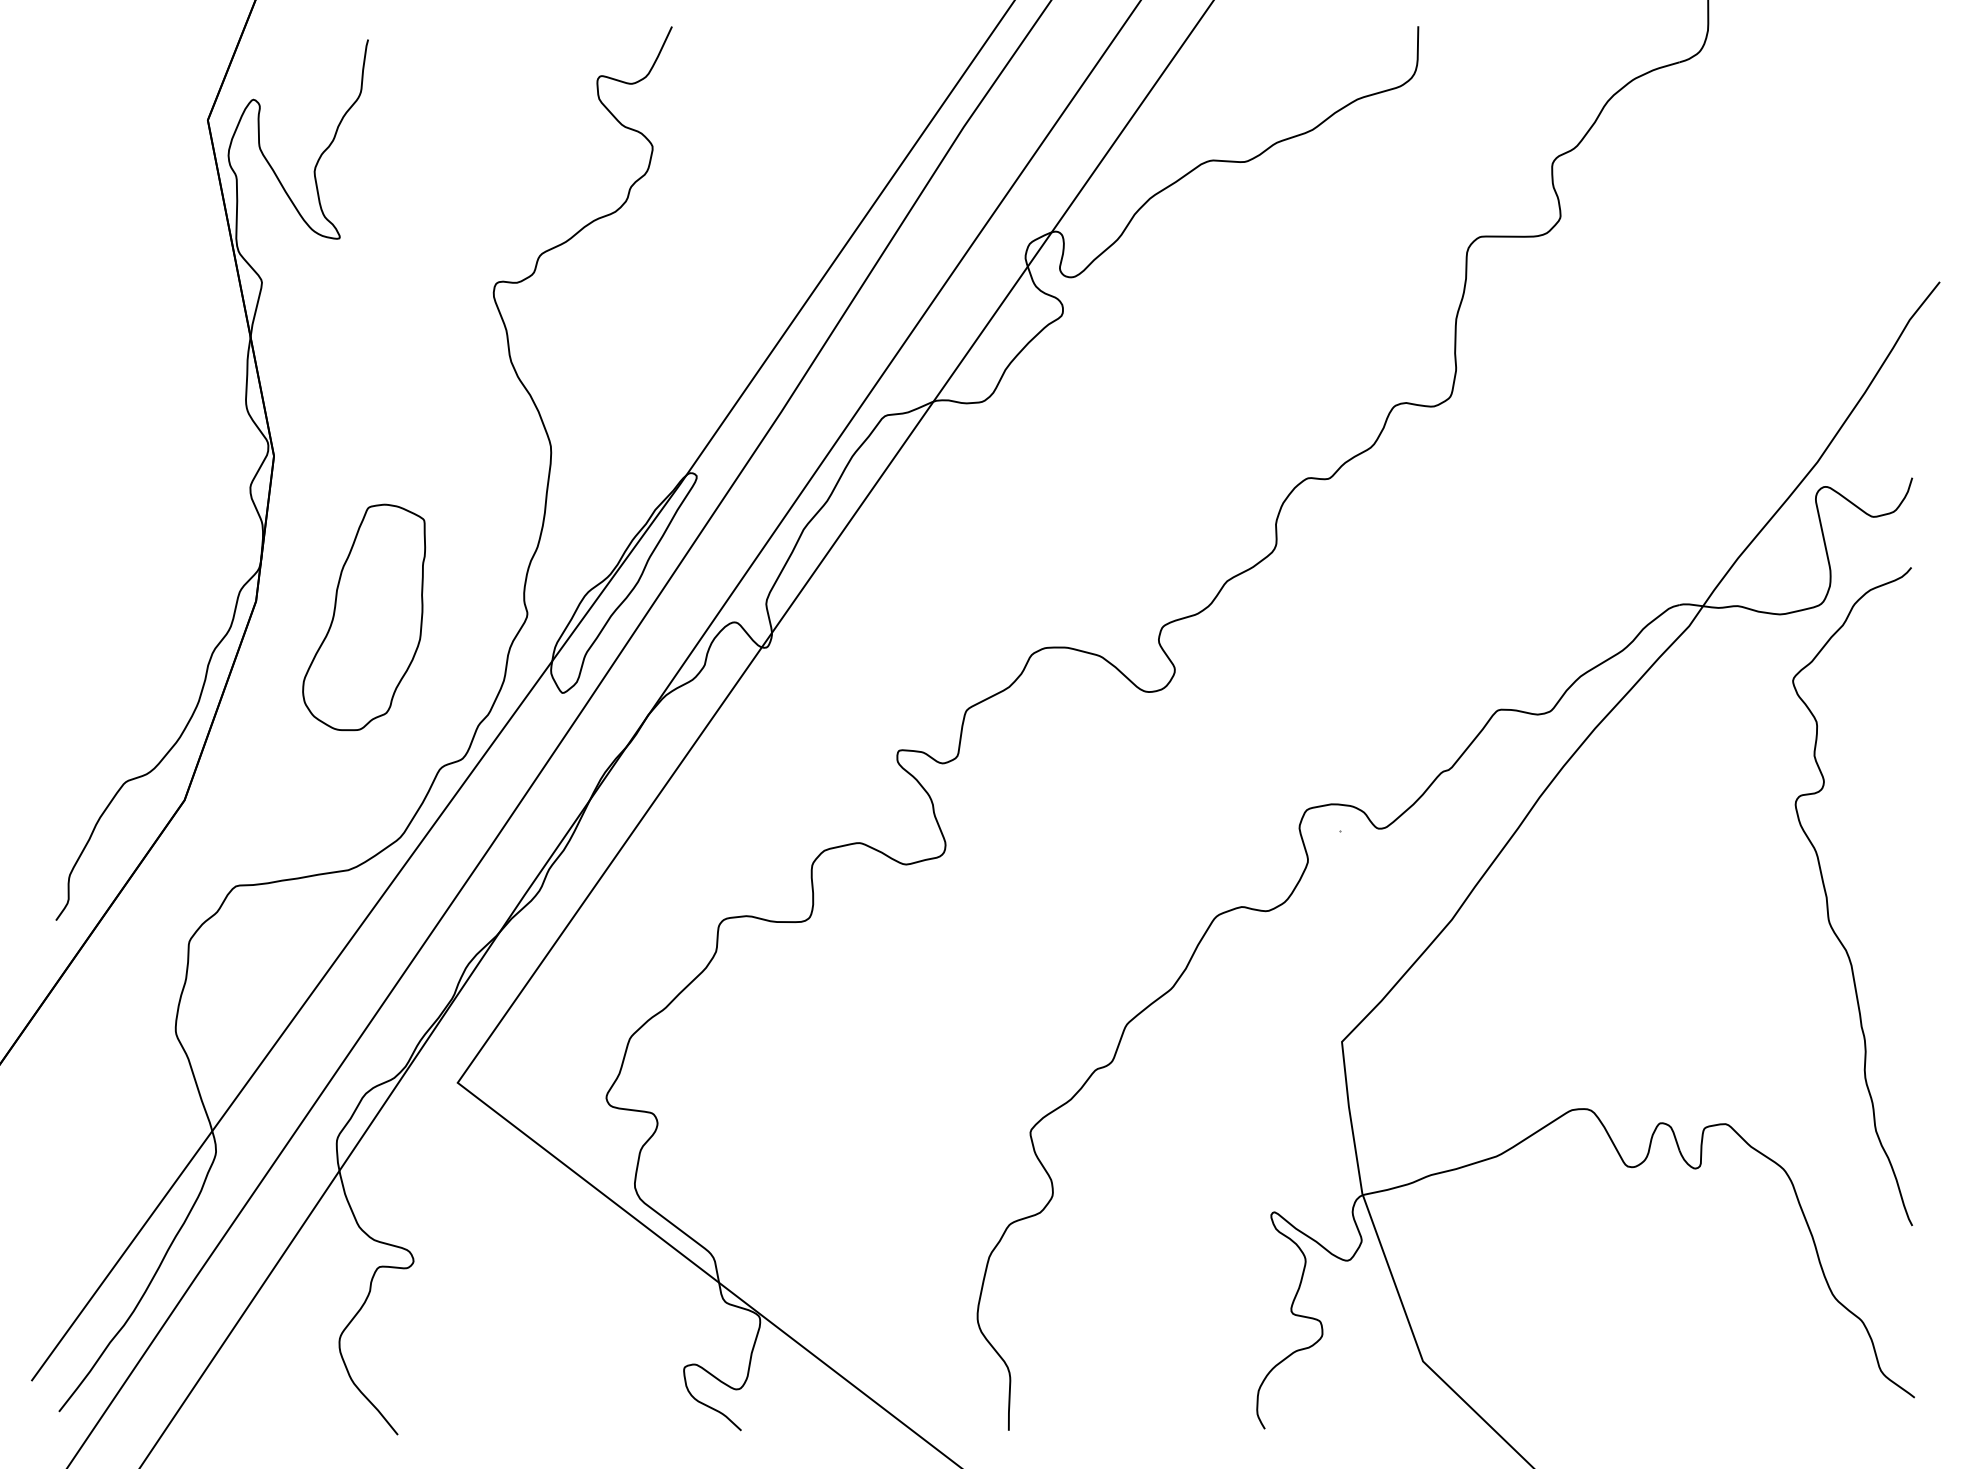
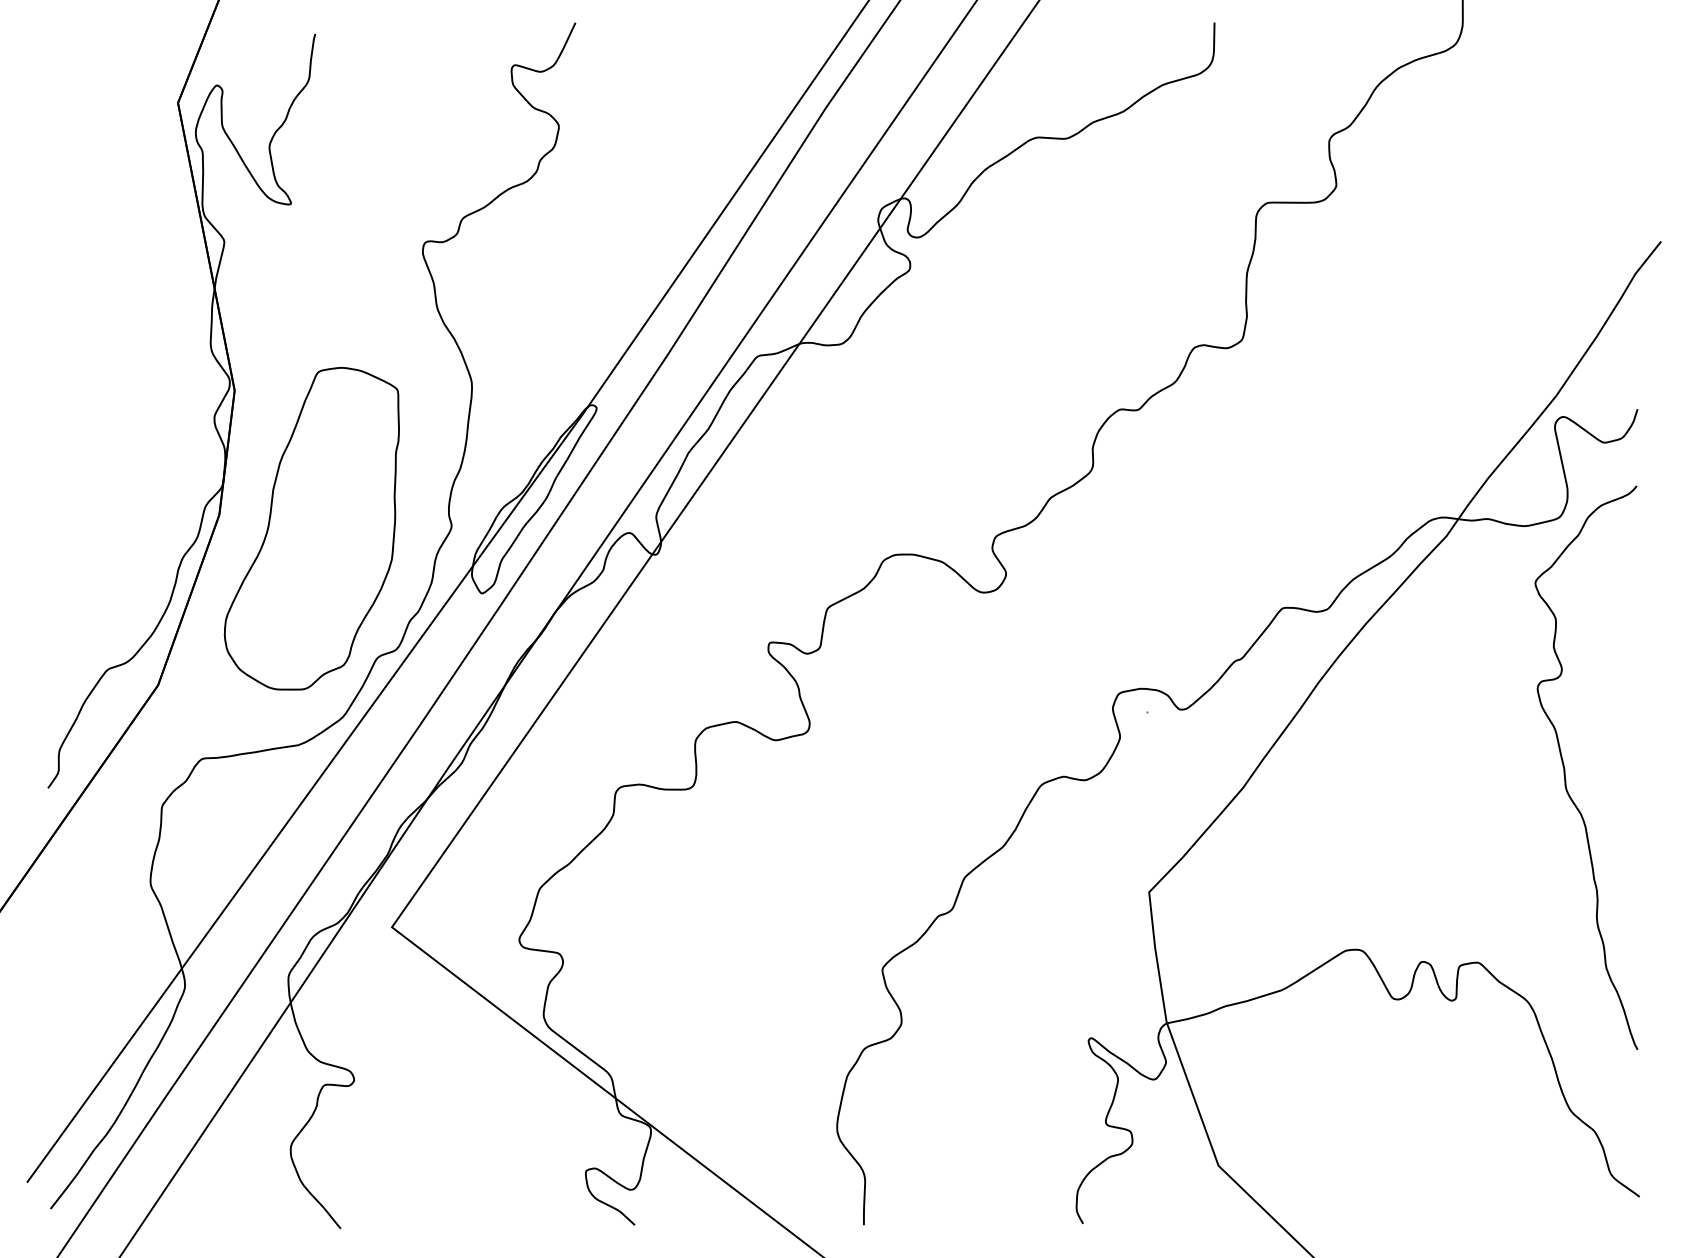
part: (363, 617) -> (311, 528), size x1.67

